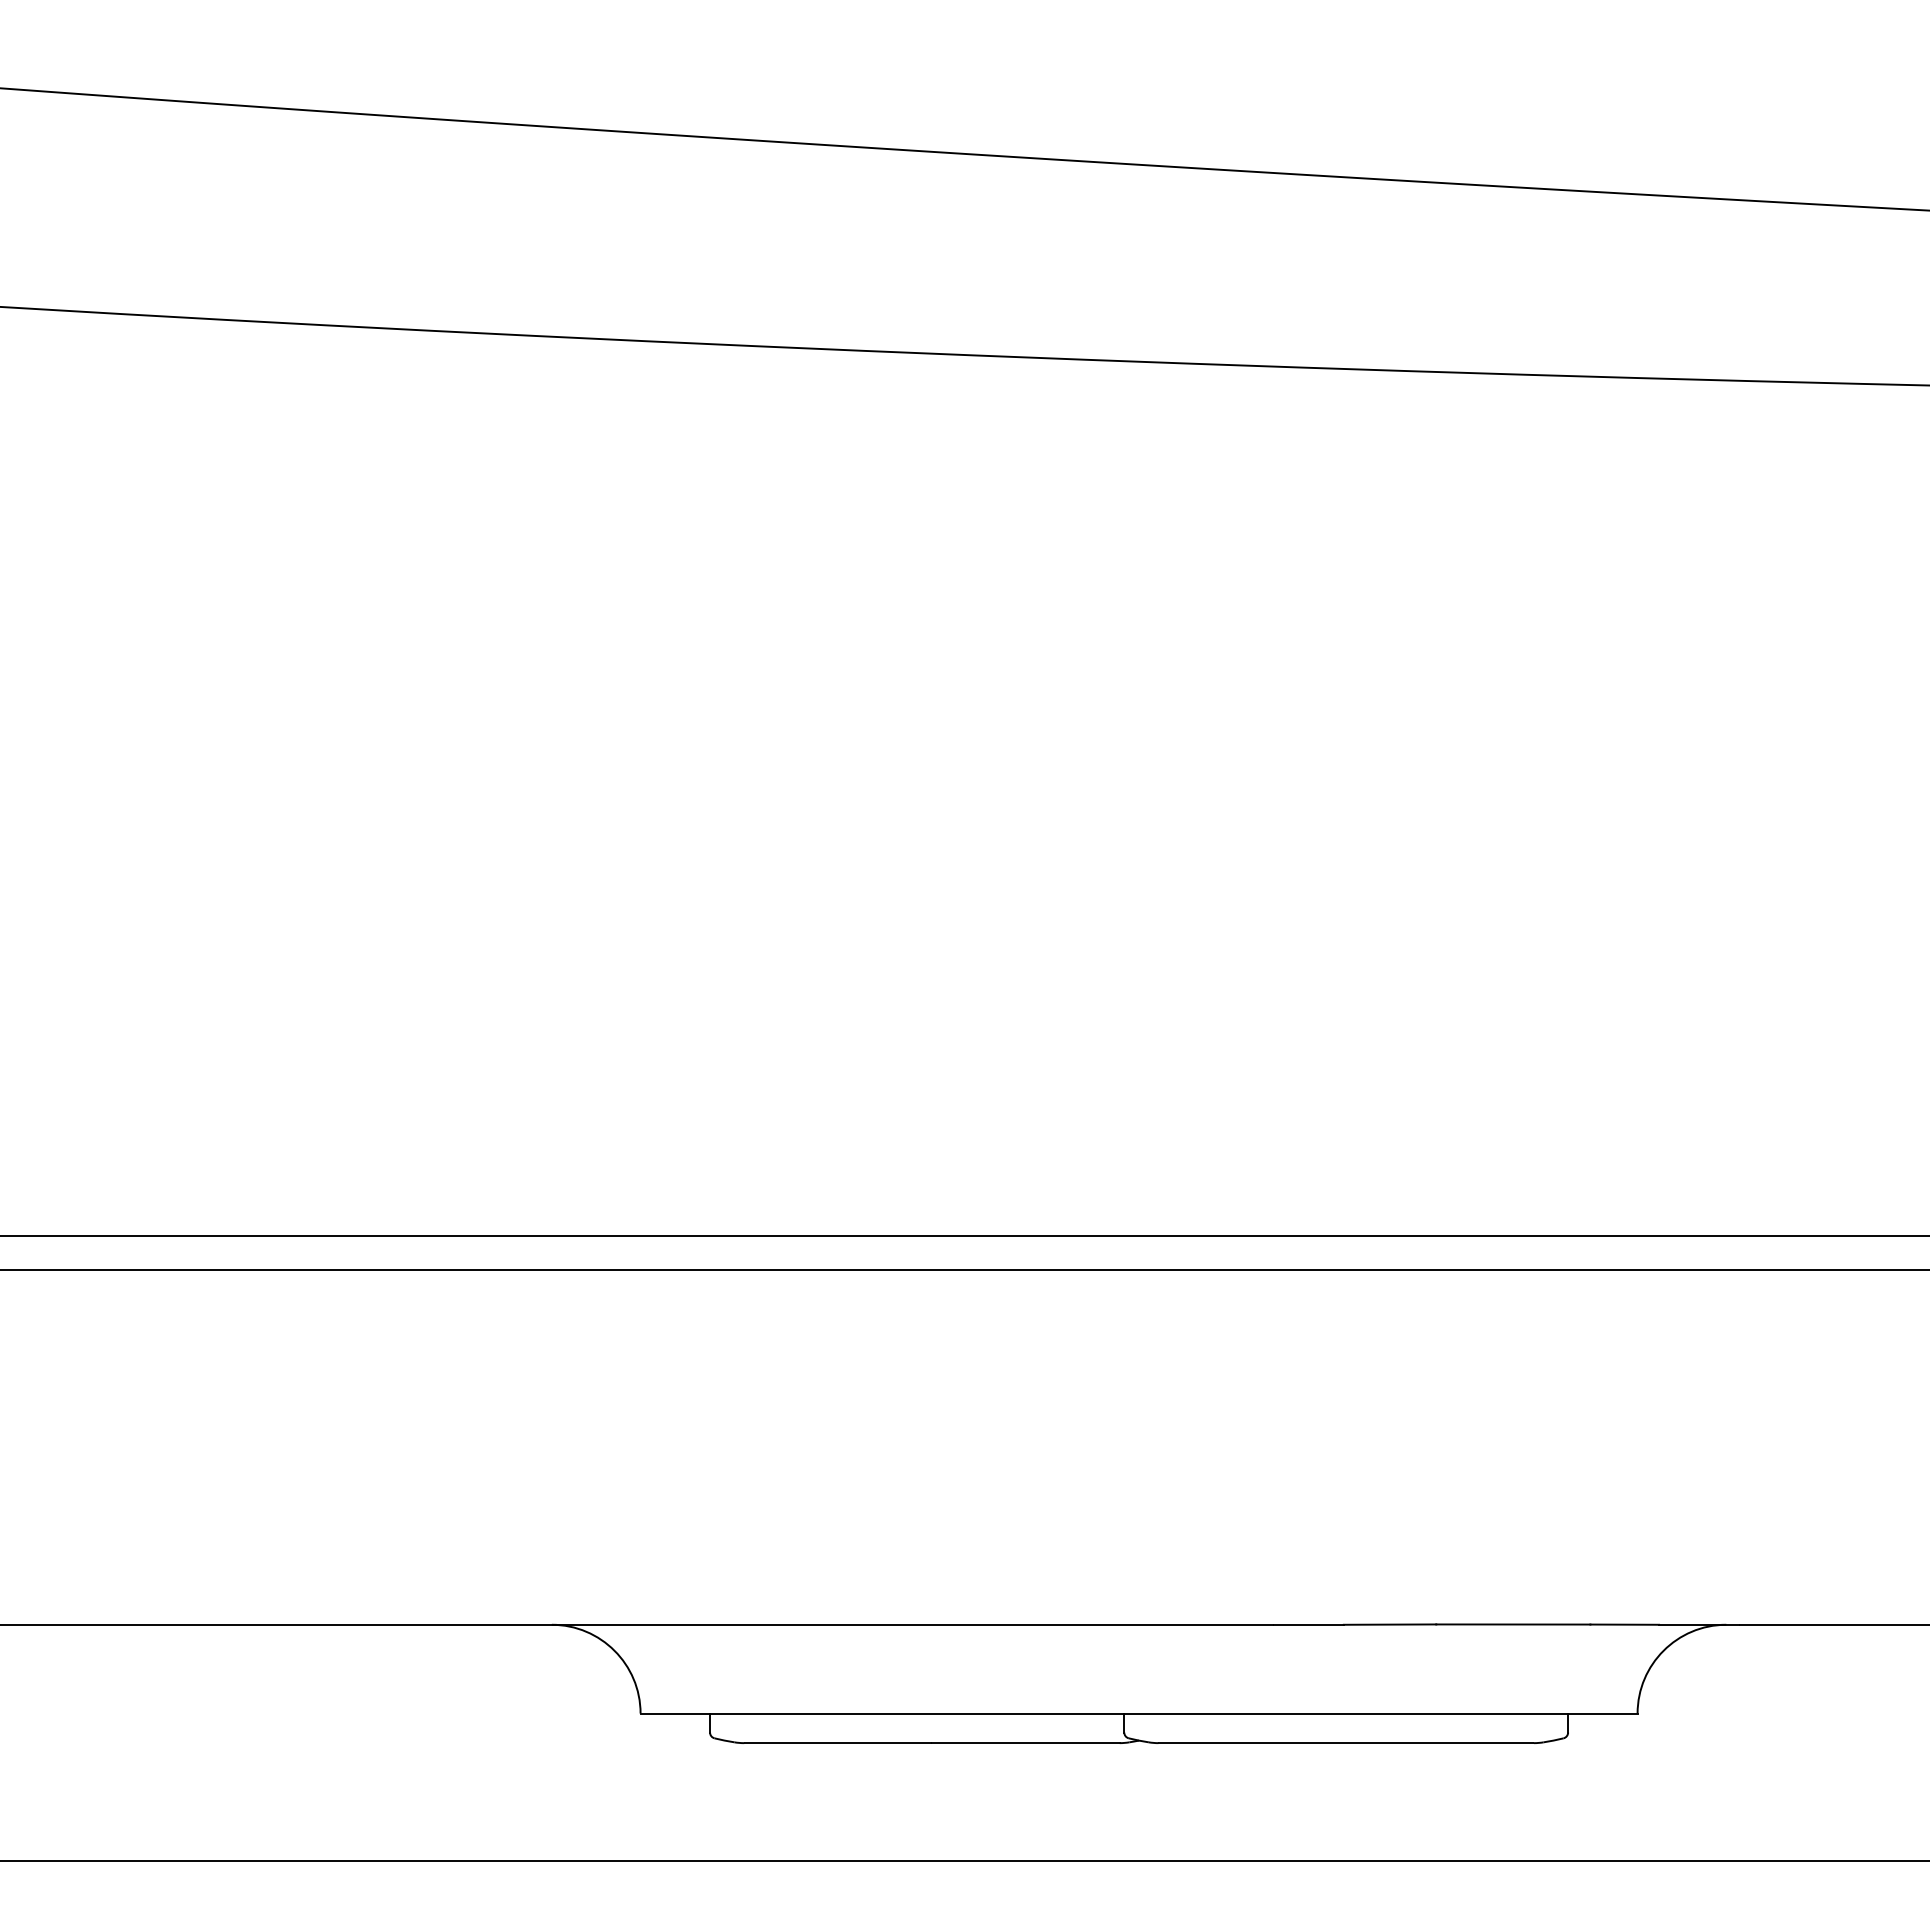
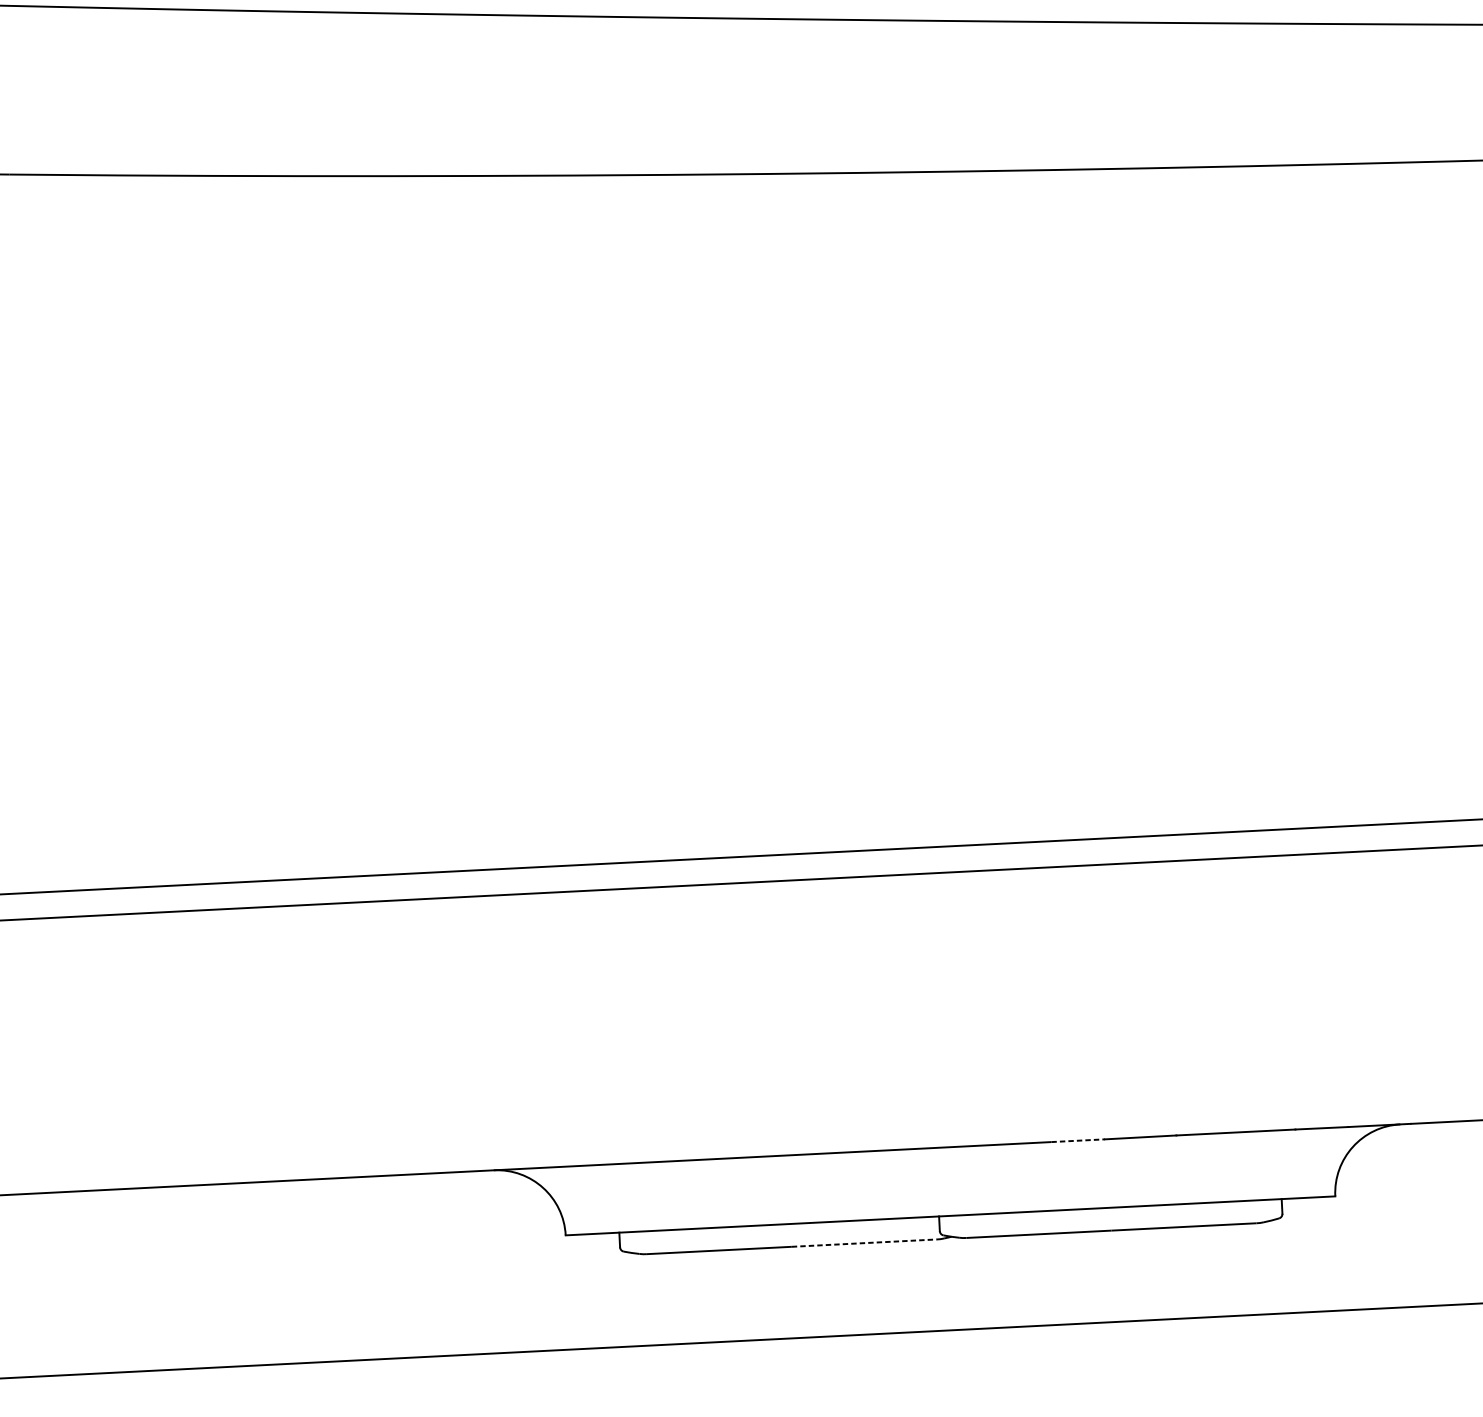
line: (1309, 1624) -> (1078, 1140), solid -> dashed
line: (1025, 1743) -> (864, 1243), solid -> dashed

